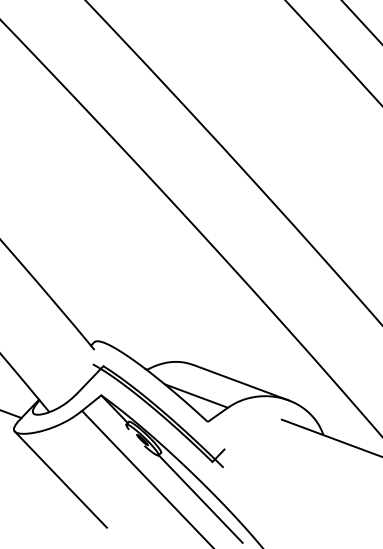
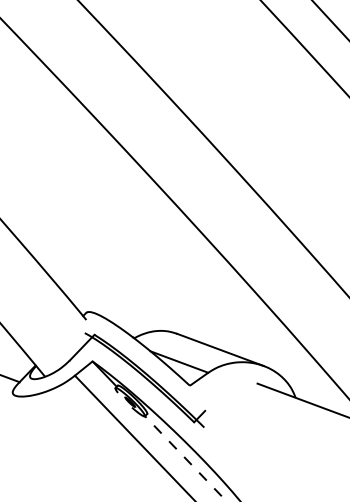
line: (60, 479) -> (55, 438), removed
line: (200, 498) -> (183, 455), solid -> dashed

